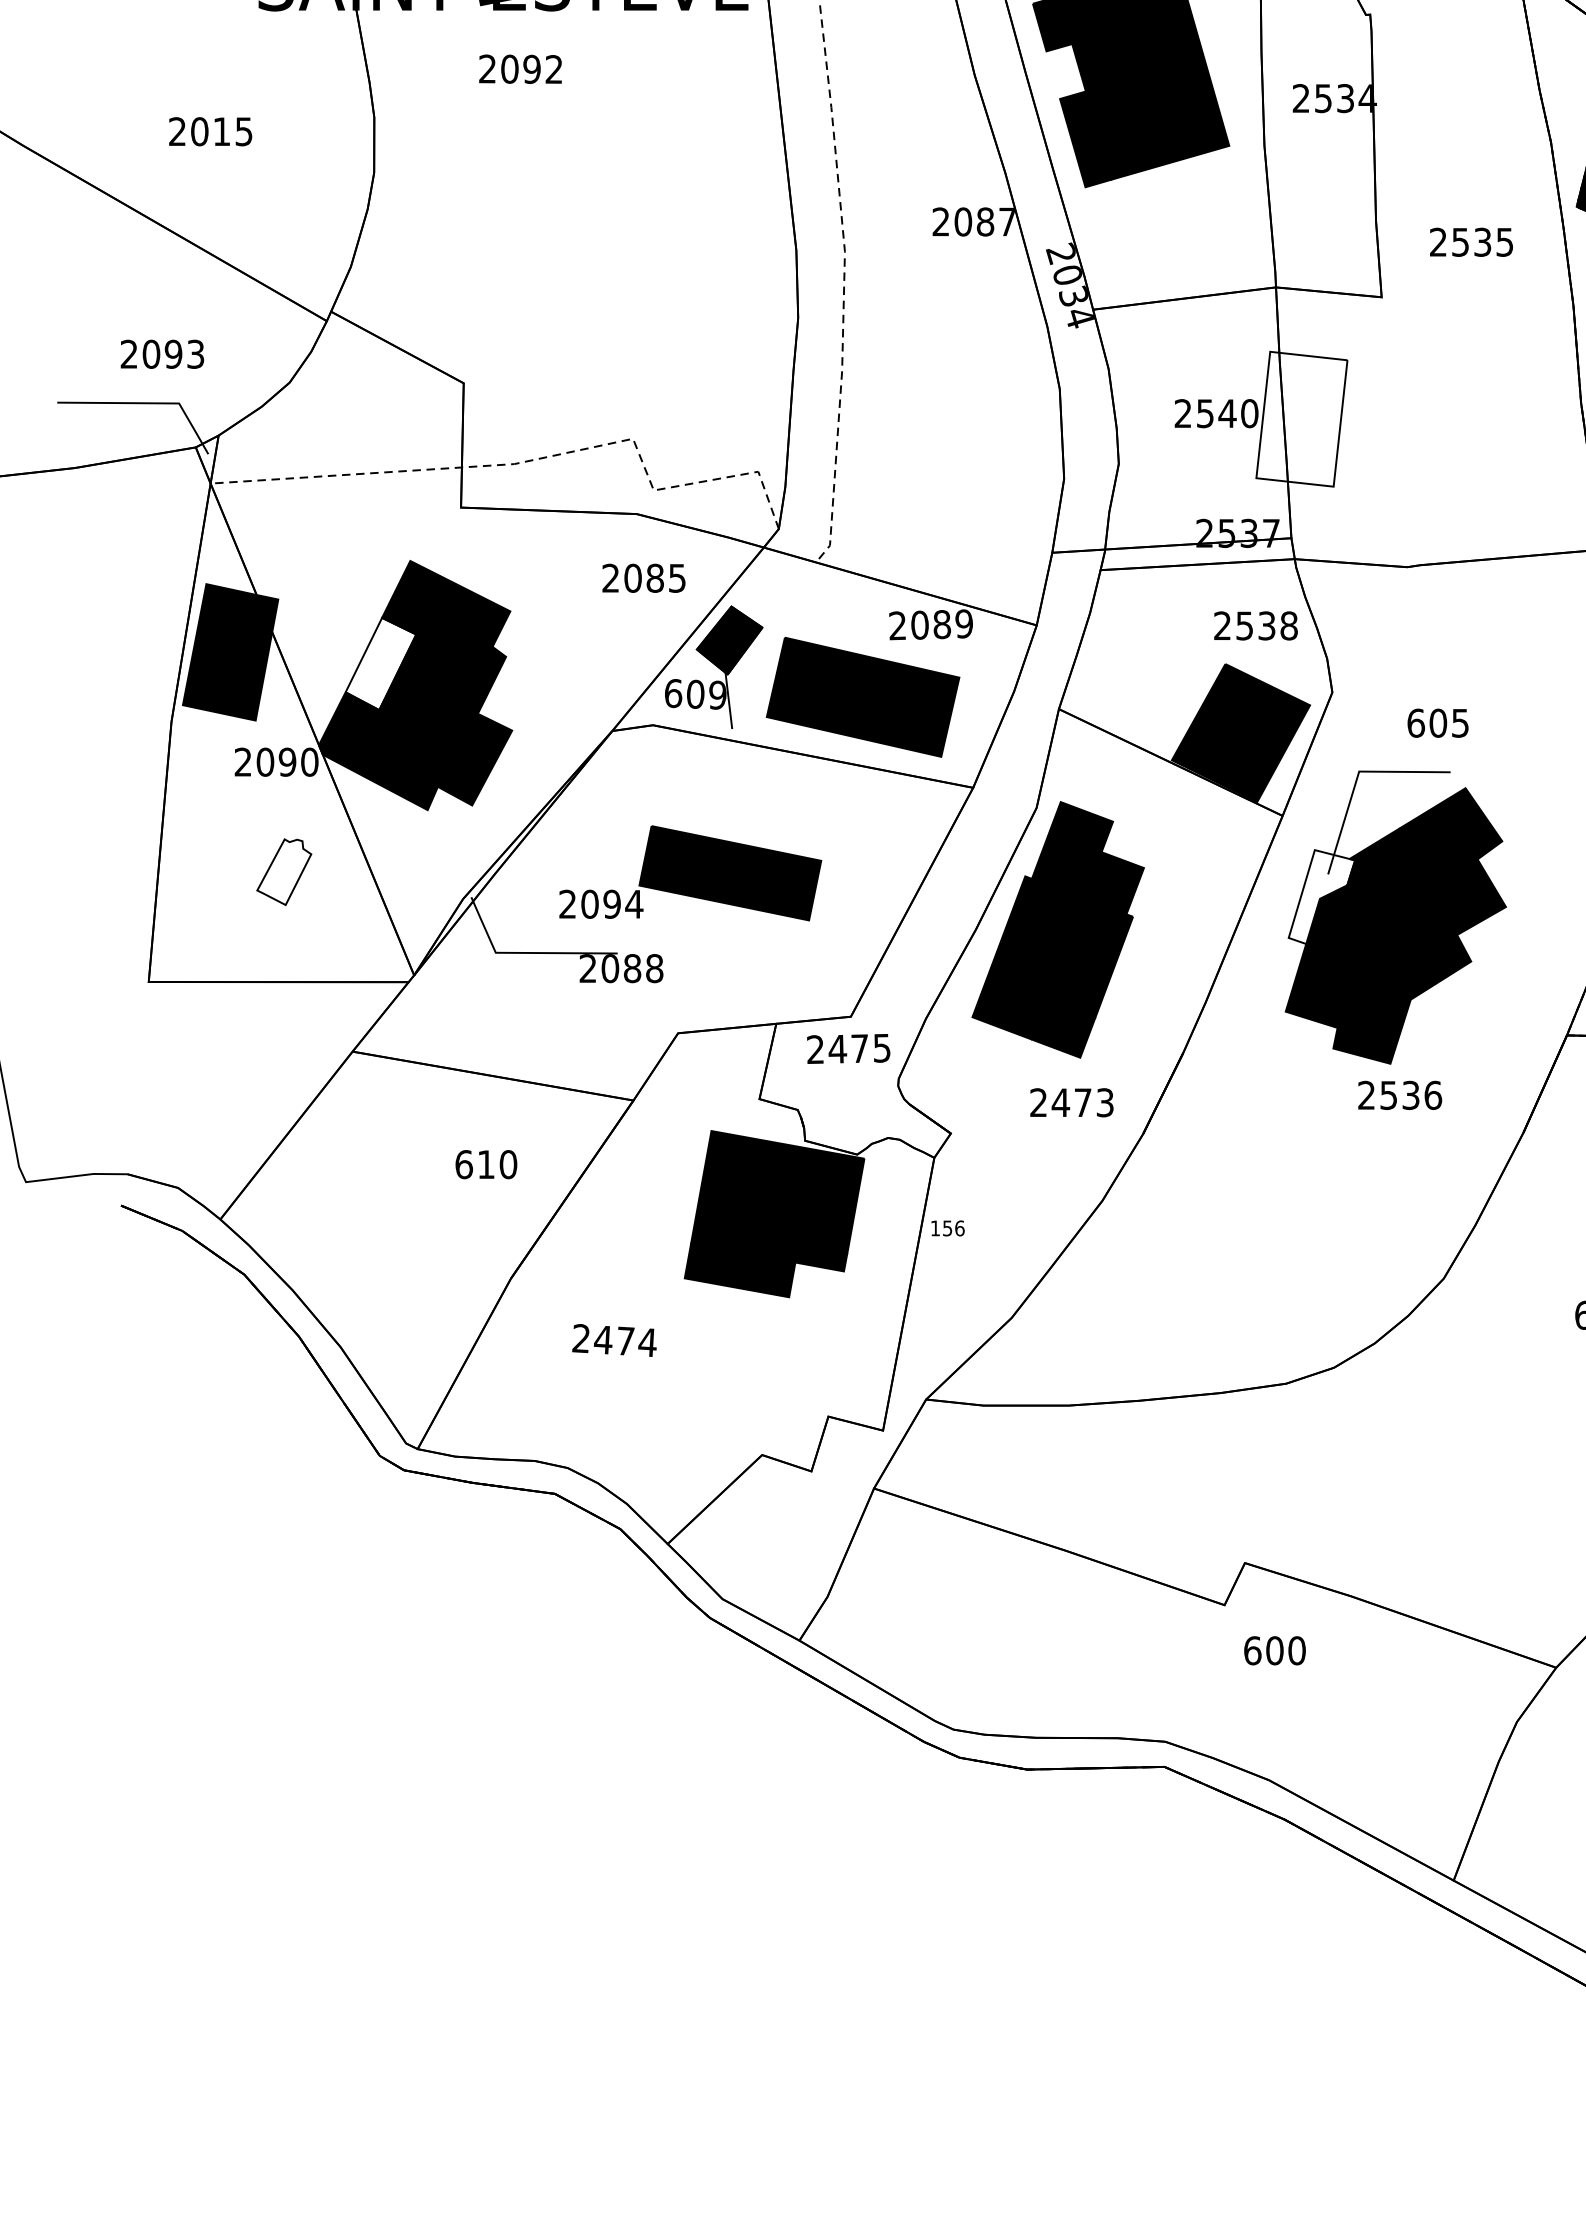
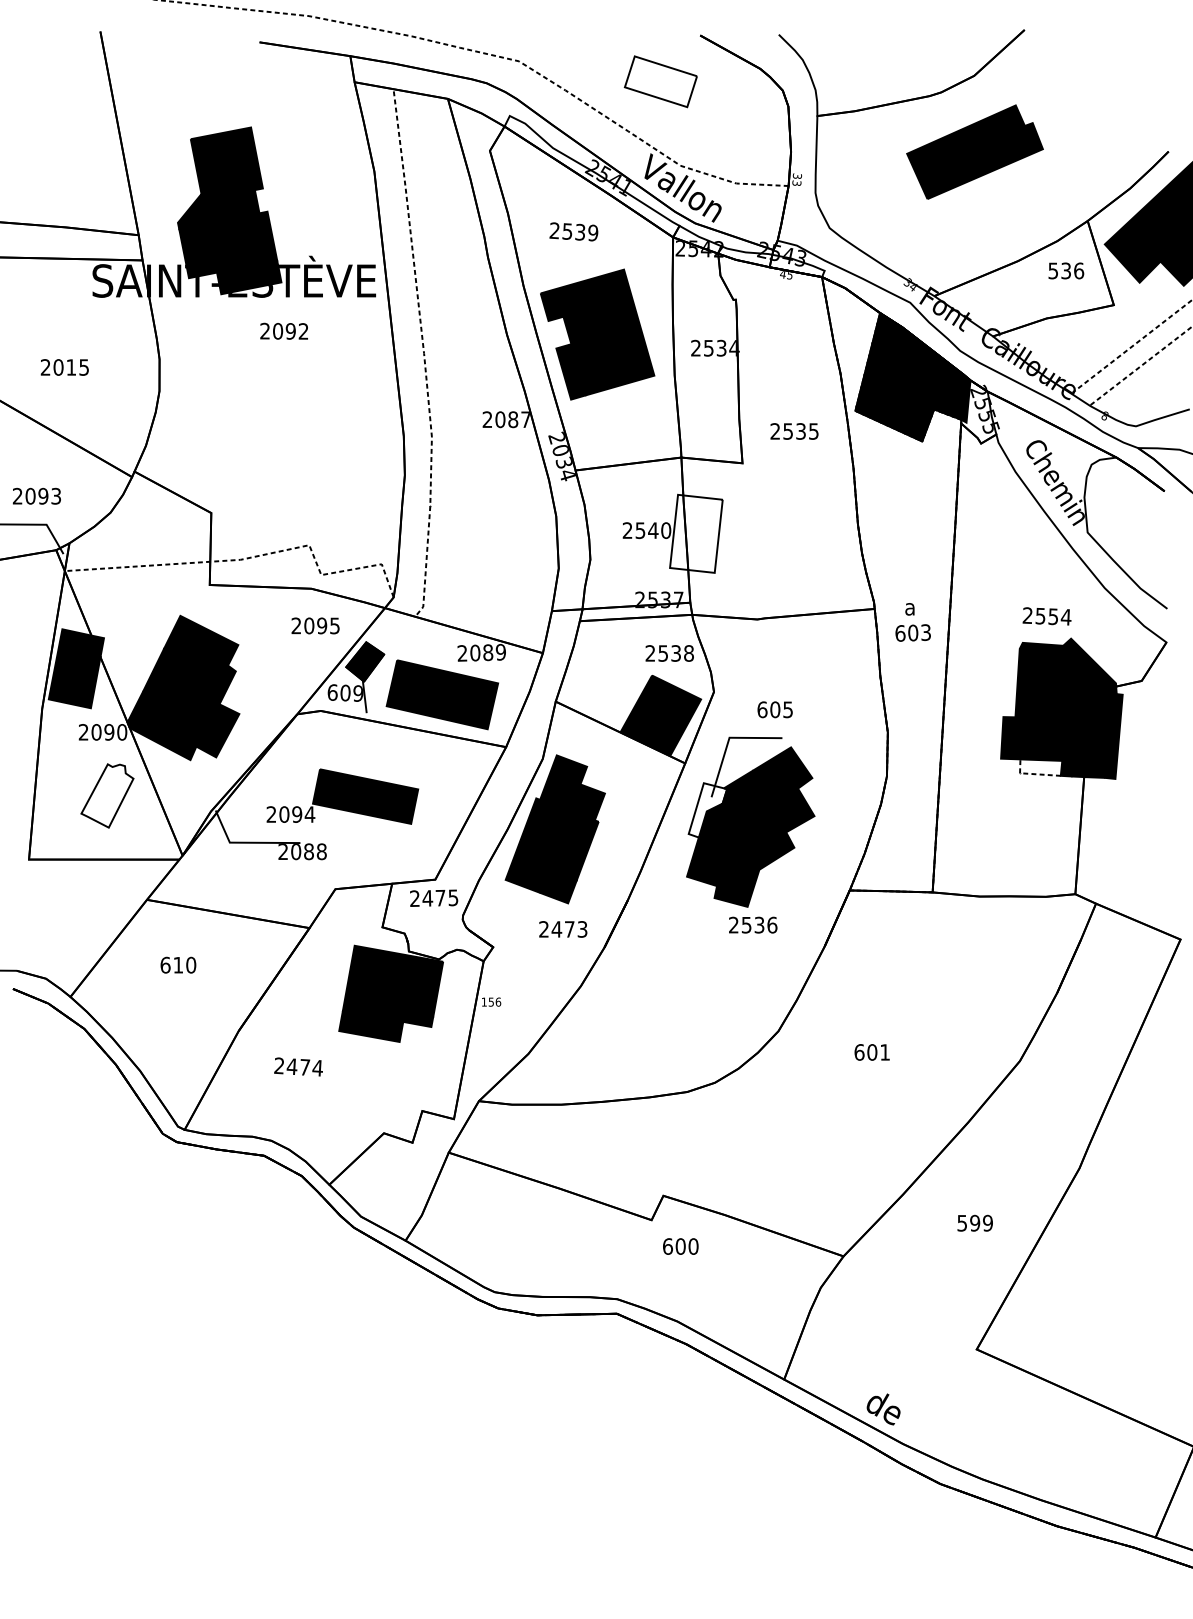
text: (519, 67) -> (283, 330), moved
text: (655, 577) -> (322, 625), 2085 -> 2095
fill: (379, 663) -> (162, 675), added
part: (284, 871) -> (107, 795), size x1.67
text: (486, 1163) -> (178, 964), moved

